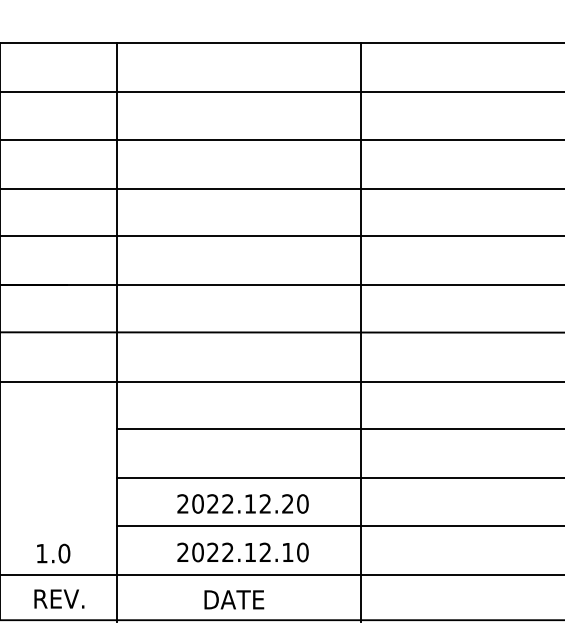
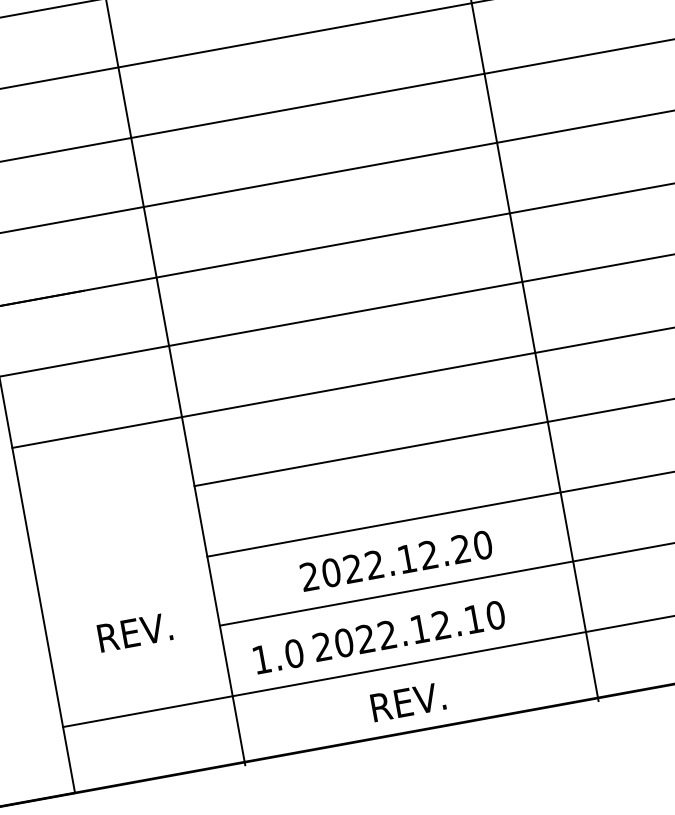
text: (53, 553) -> (278, 656), moved
text: (59, 598) -> (135, 631), moved
text: (234, 599) -> (409, 701), DATE -> REV.

